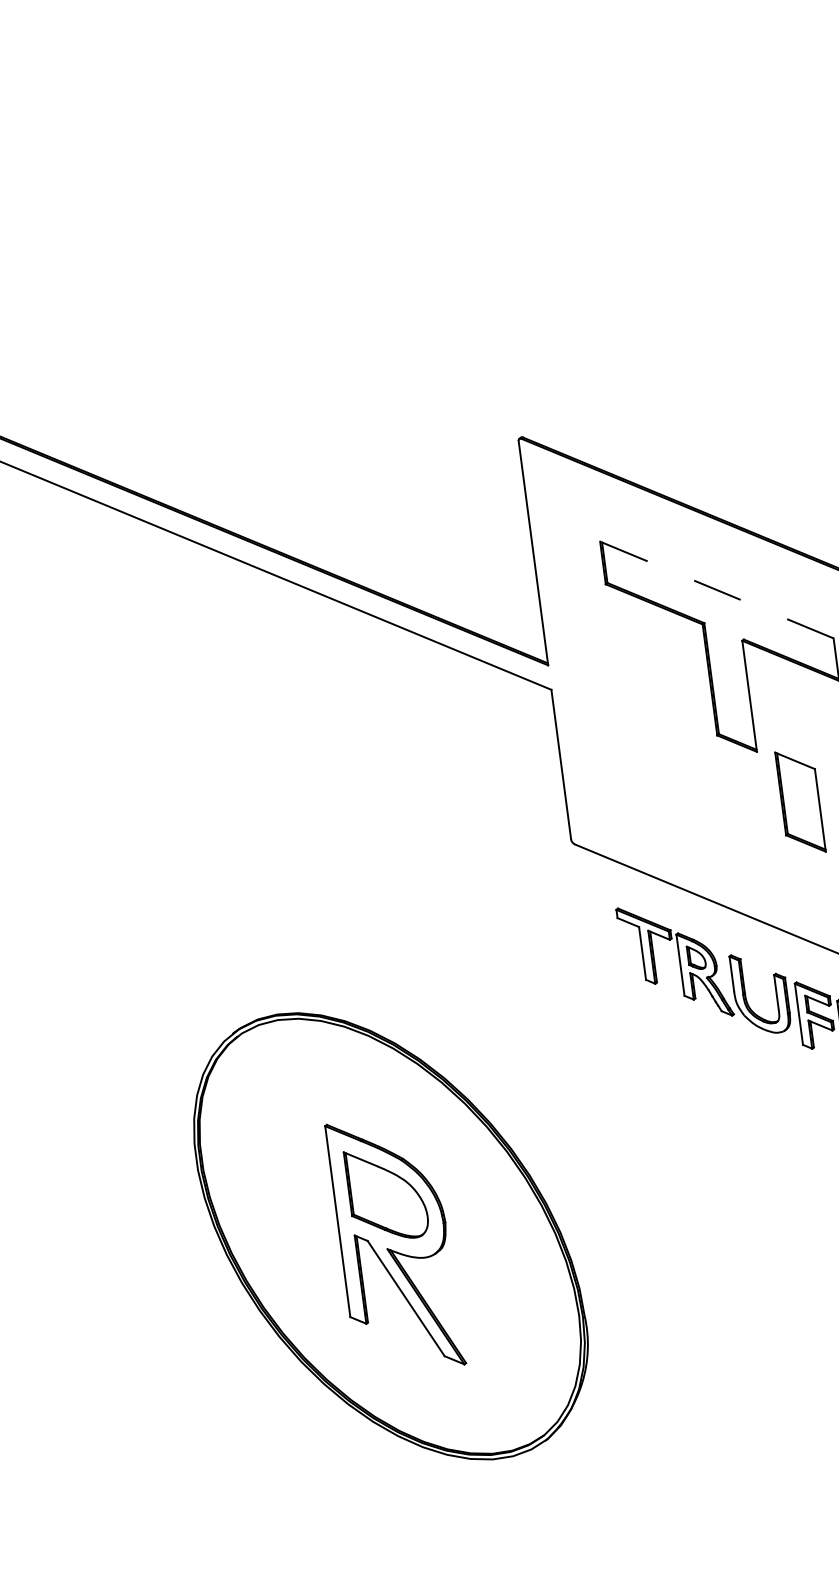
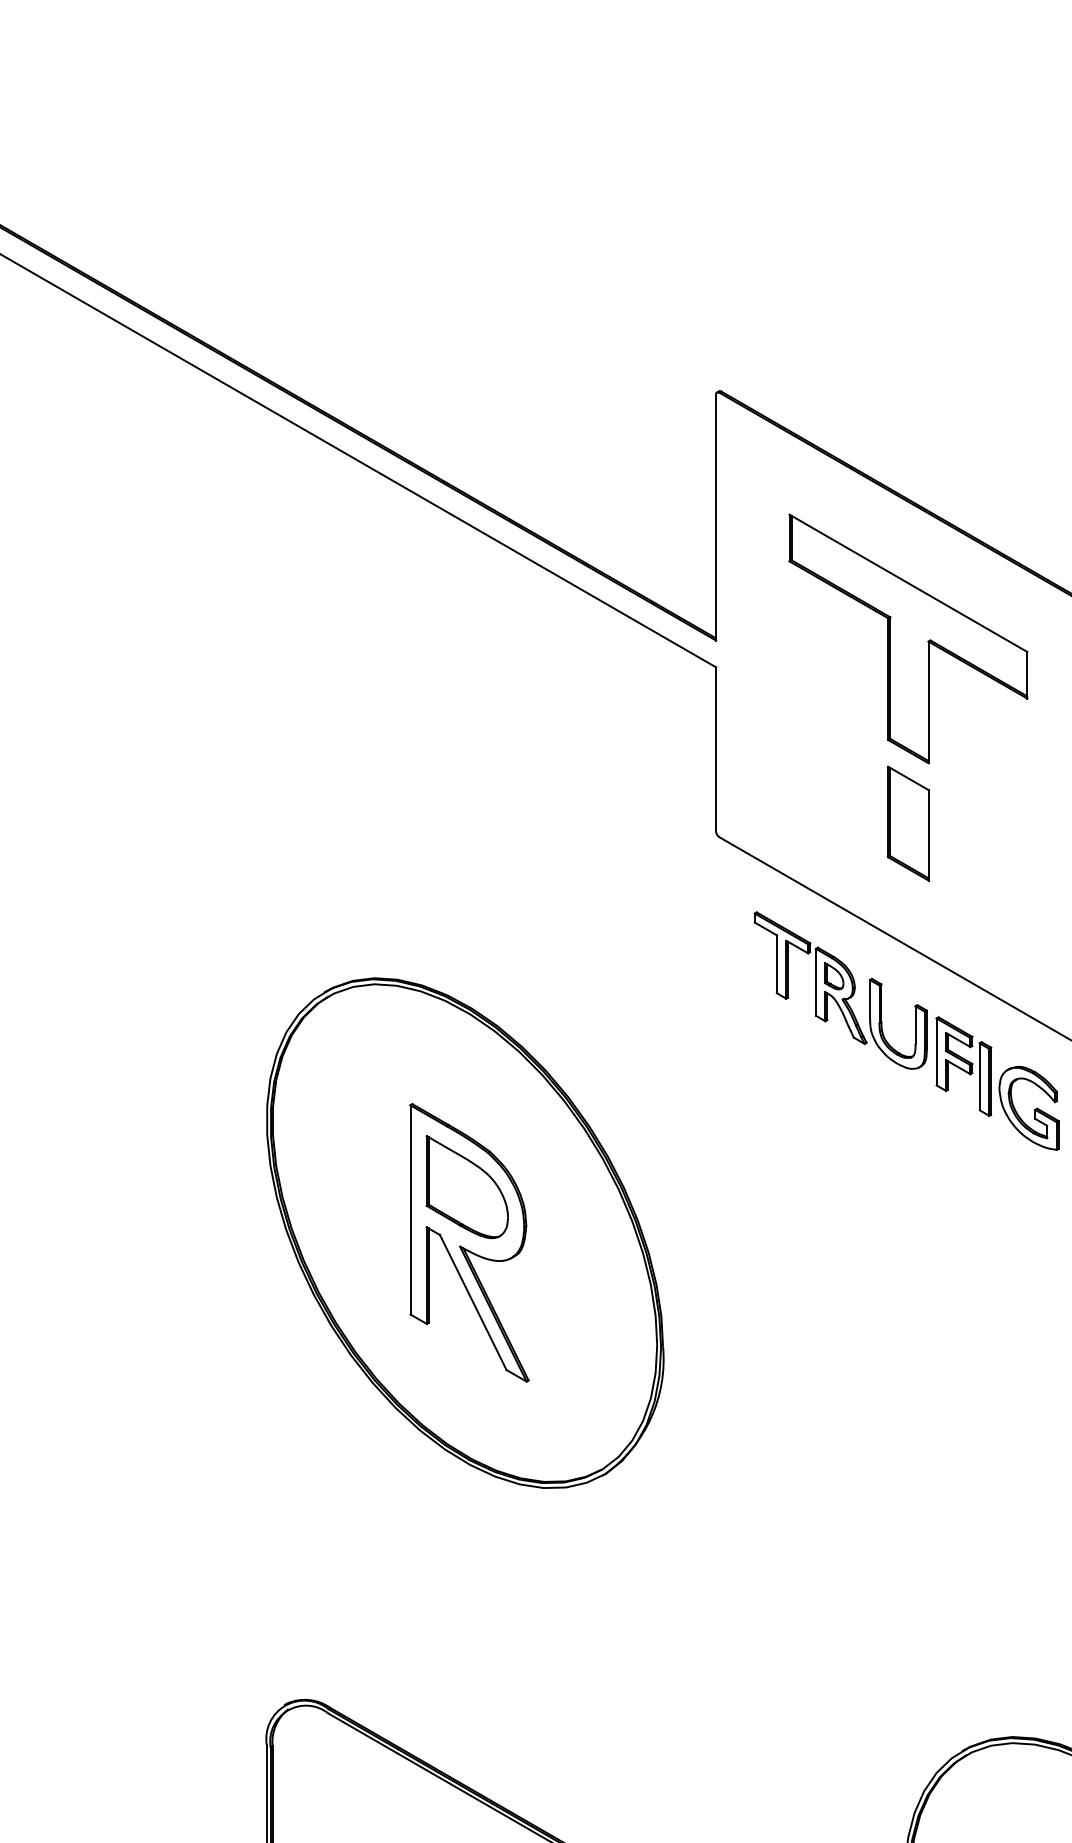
line: (716, 590) -> (908, 583), dashed -> solid
part: (800, 801) -> (908, 823), moved

